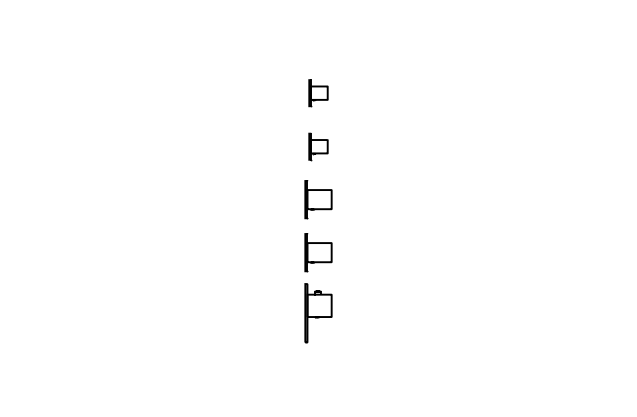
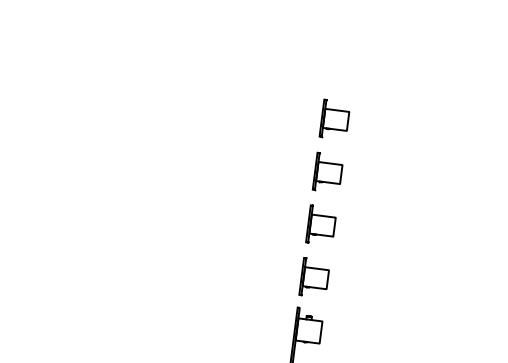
part: (318, 93) -> (334, 120), size x1.43
part: (318, 146) -> (328, 172), size x1.43

